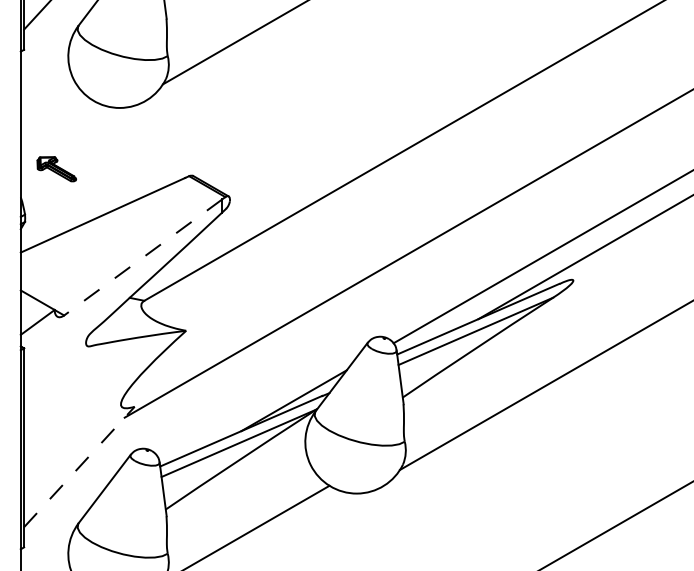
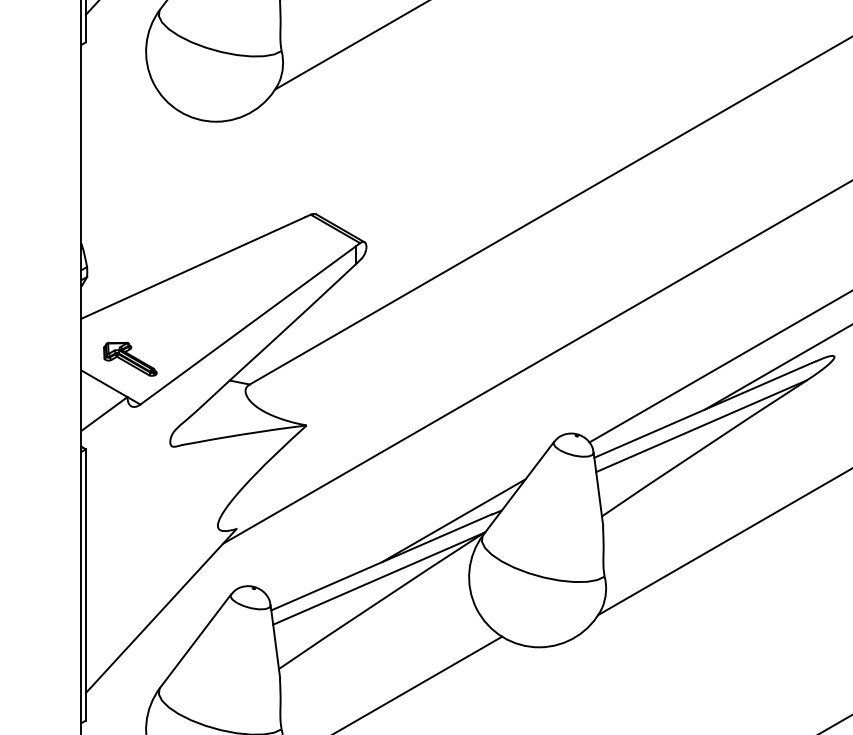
part: (56, 169) -> (129, 359), moved
line: (142, 257) -> (247, 325), dashed -> solid
line: (79, 466) -> (161, 610), dashed -> solid

